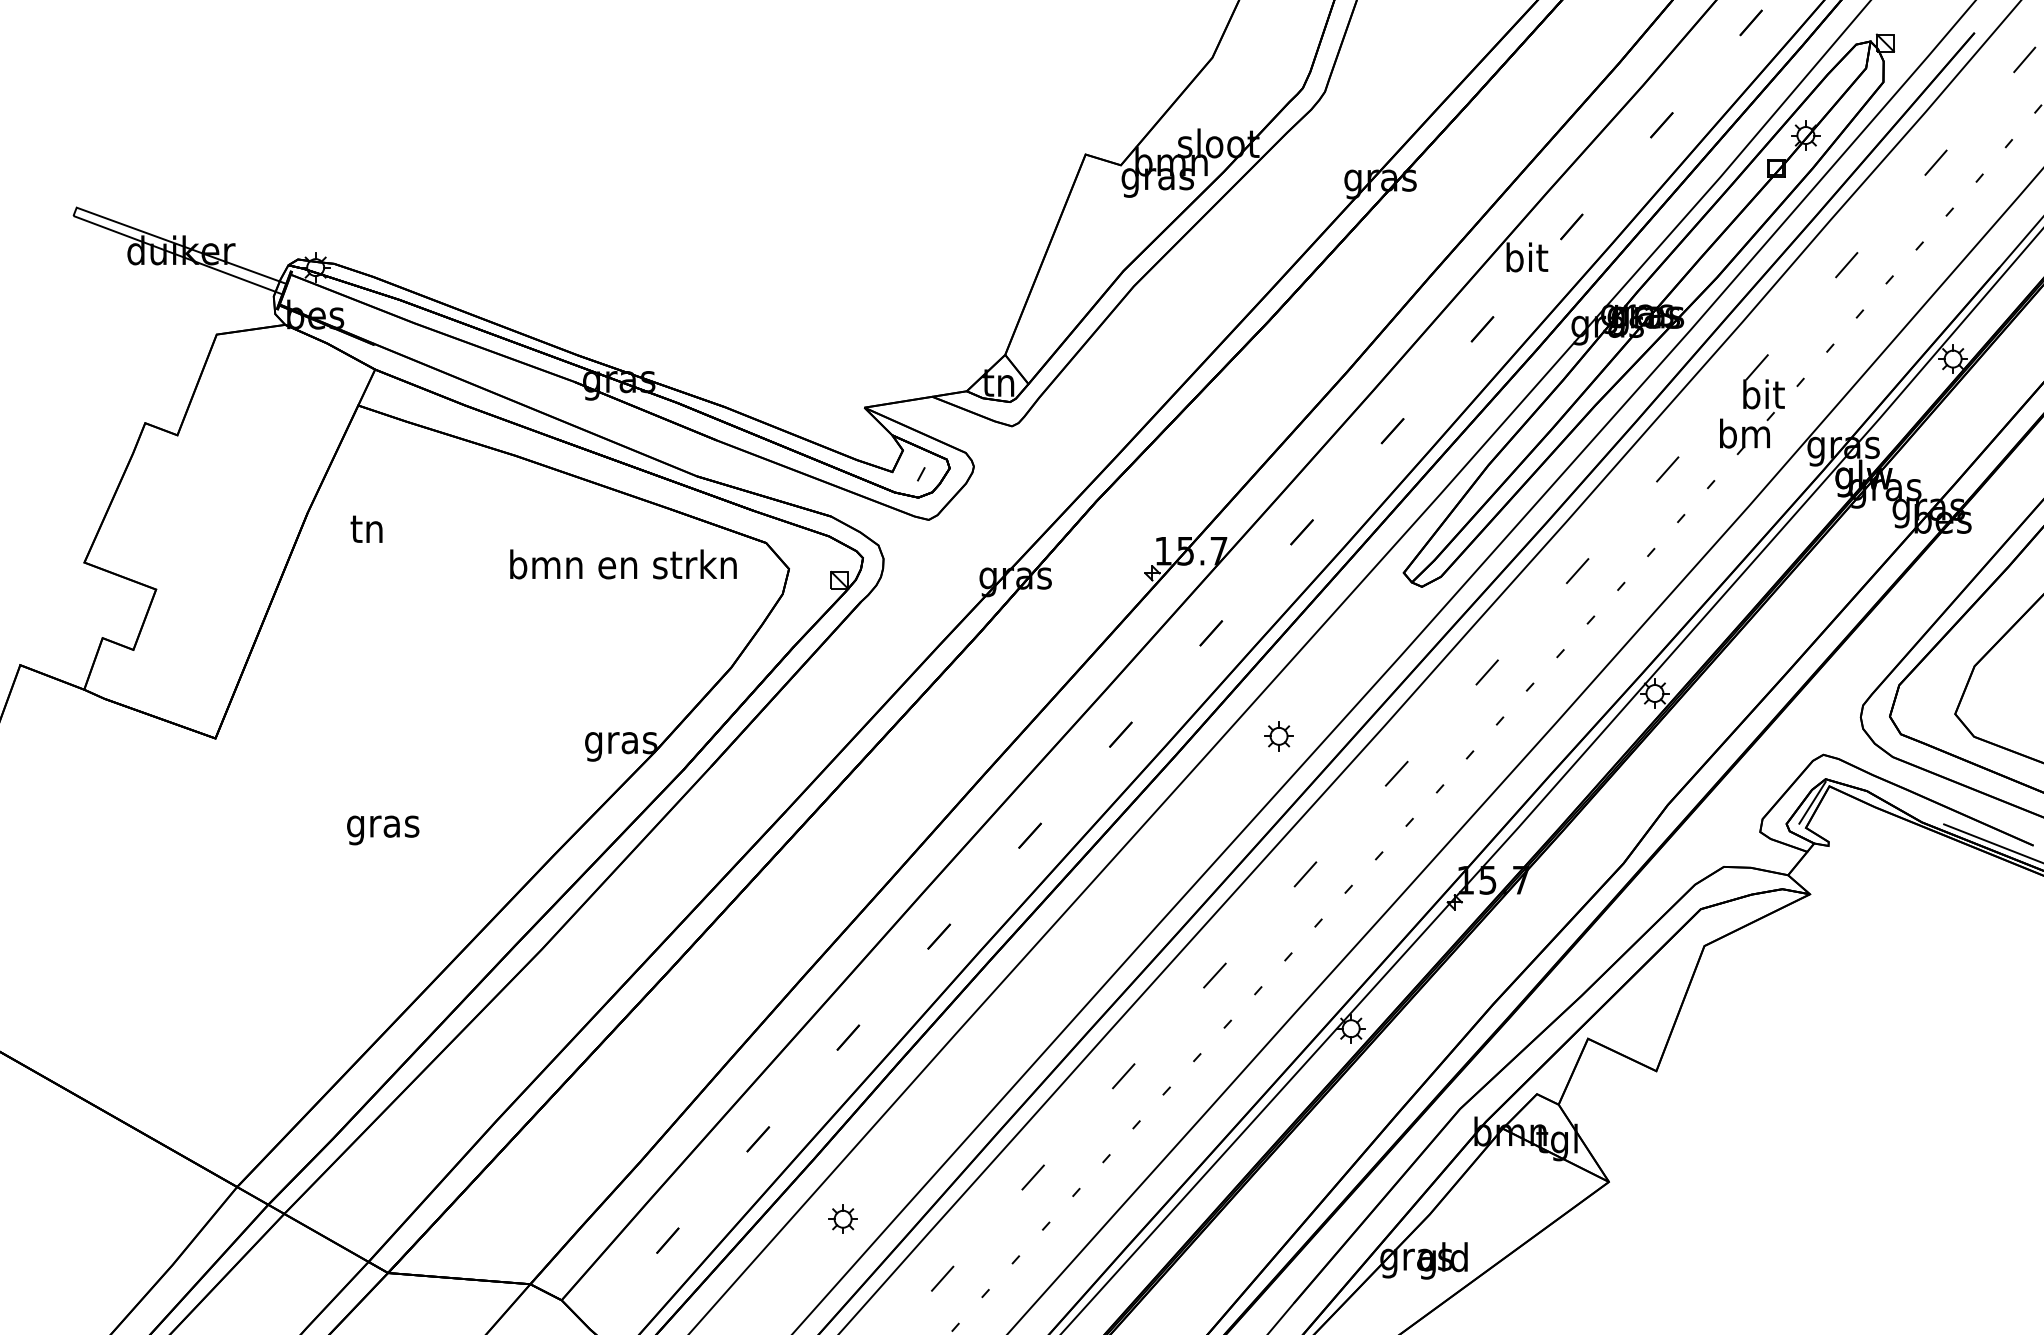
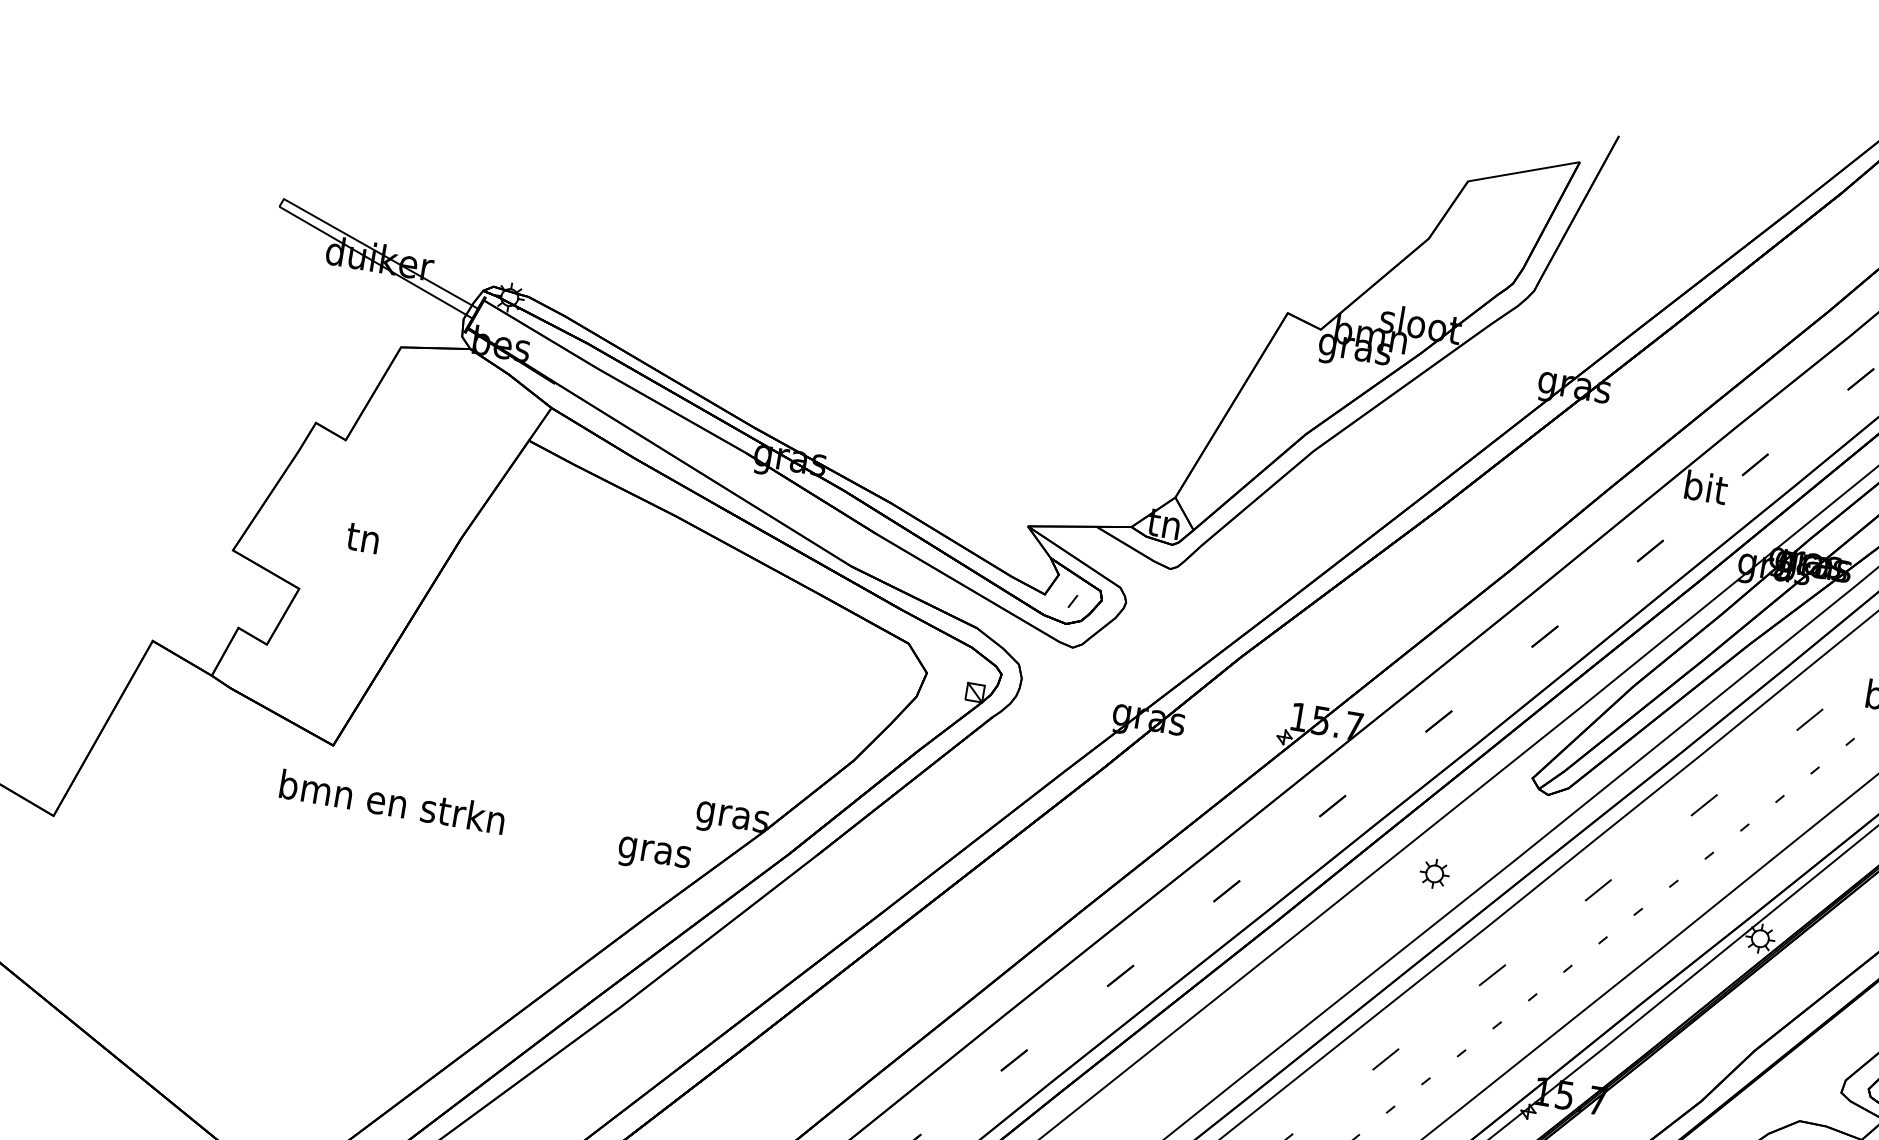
text: (366, 528) -> (362, 537), moved
text: (623, 564) -> (392, 802), moved
part: (1278, 736) -> (1434, 873), moved
text: (383, 830) -> (654, 856), moved

